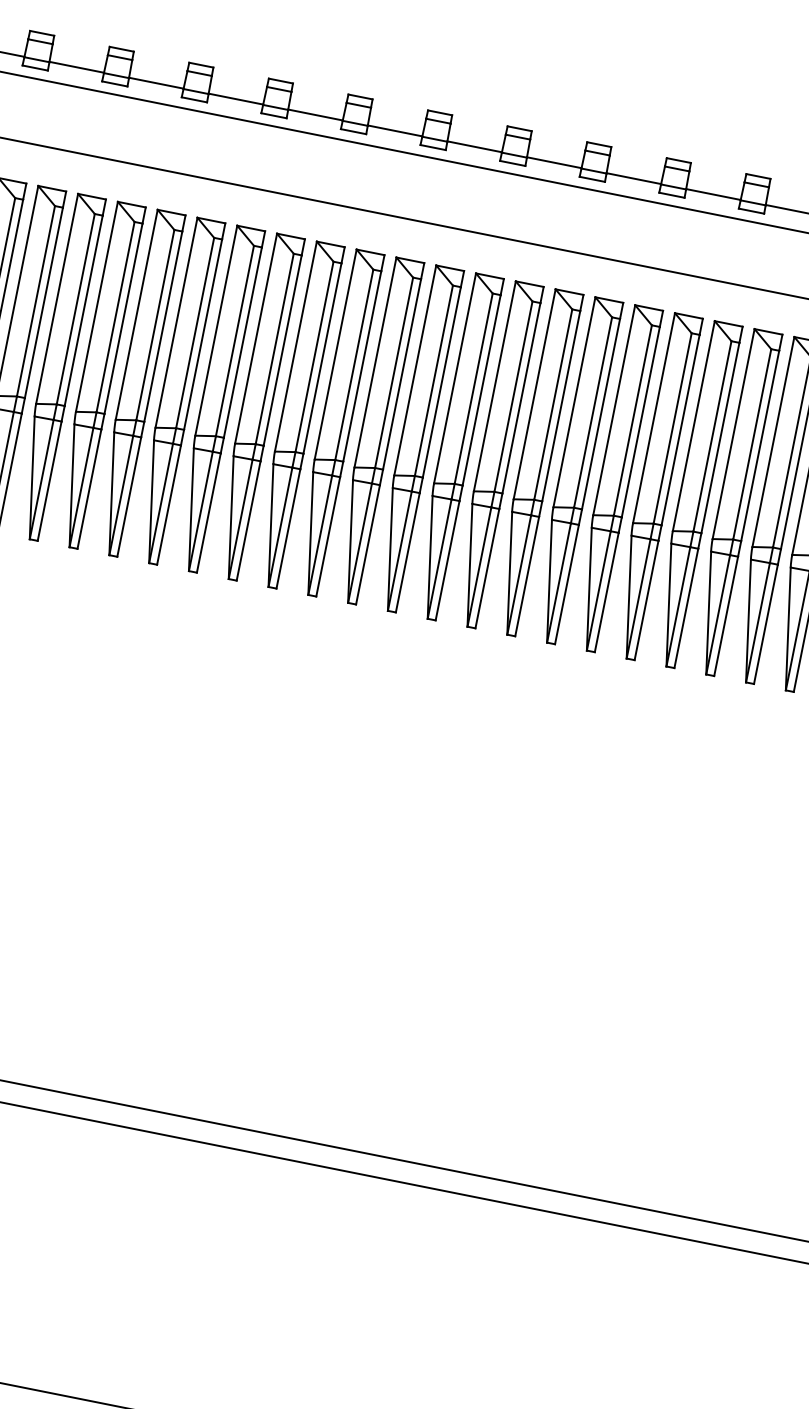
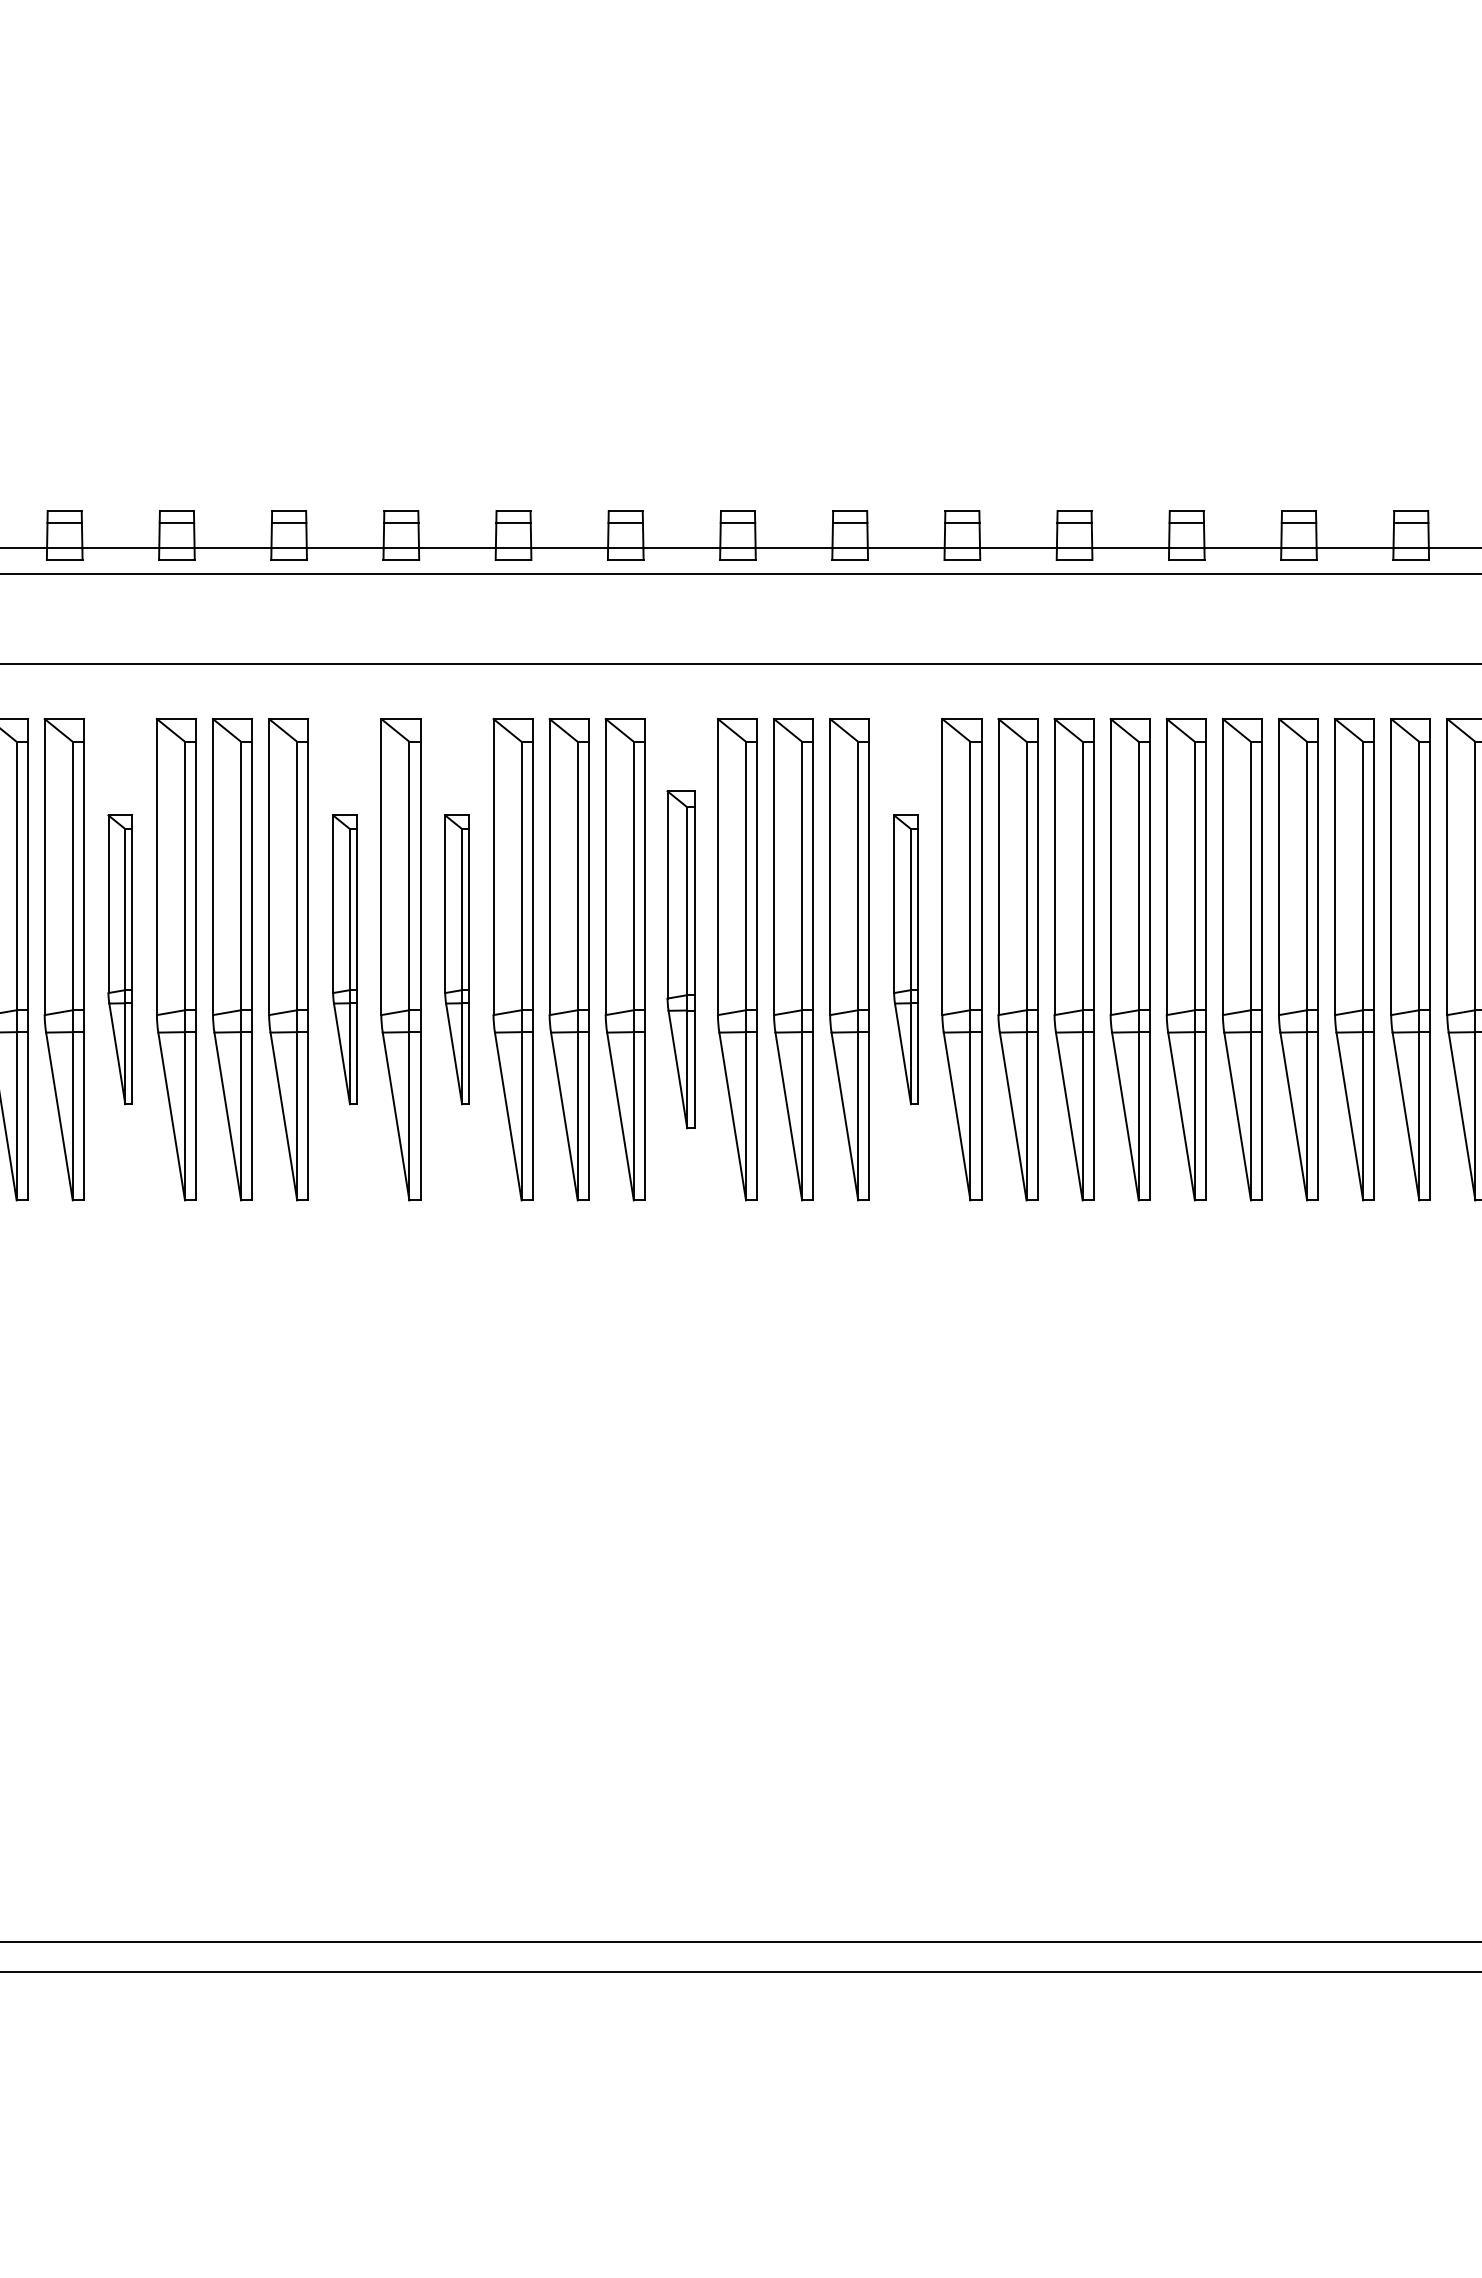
part: (97, 375) -> (119, 959), size x0.6
part: (256, 406) -> (344, 959), size x0.6
part: (336, 422) -> (456, 959), size x0.6
part: (494, 454) -> (680, 959), size x0.7
part: (654, 486) -> (905, 959), size x0.6

